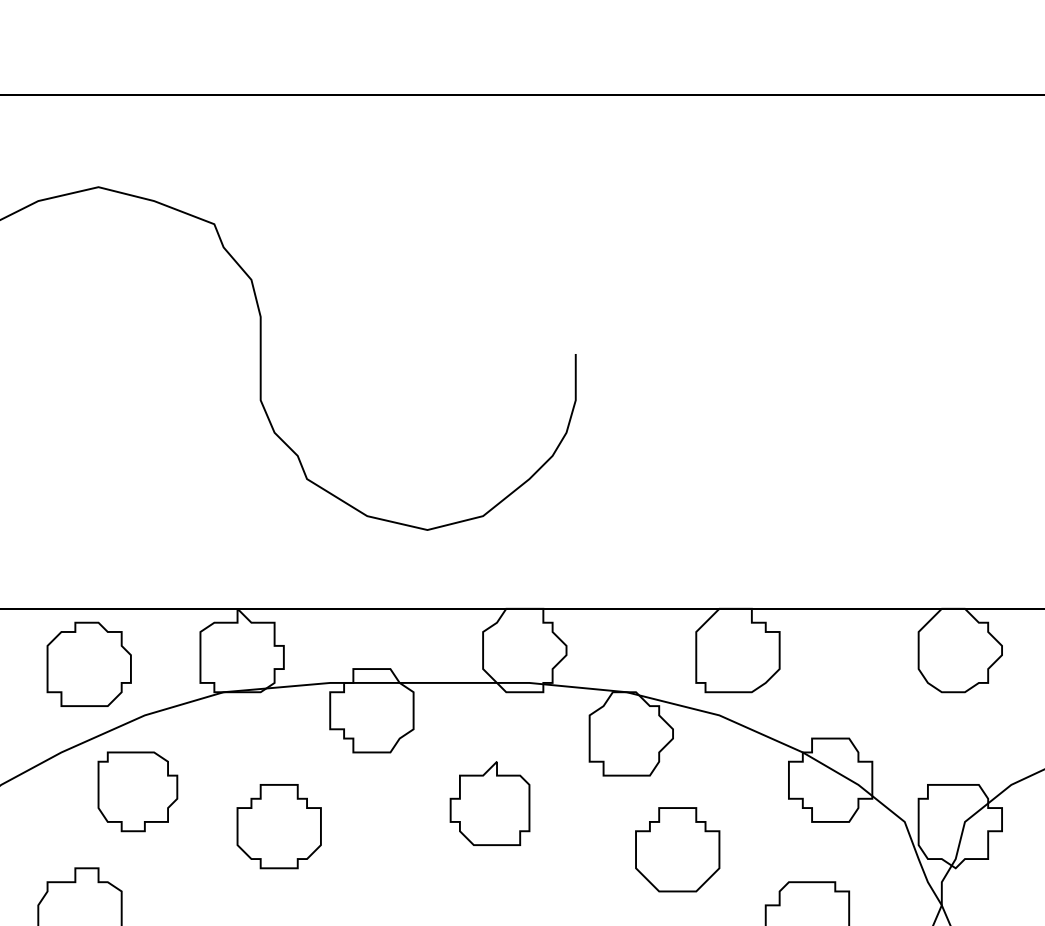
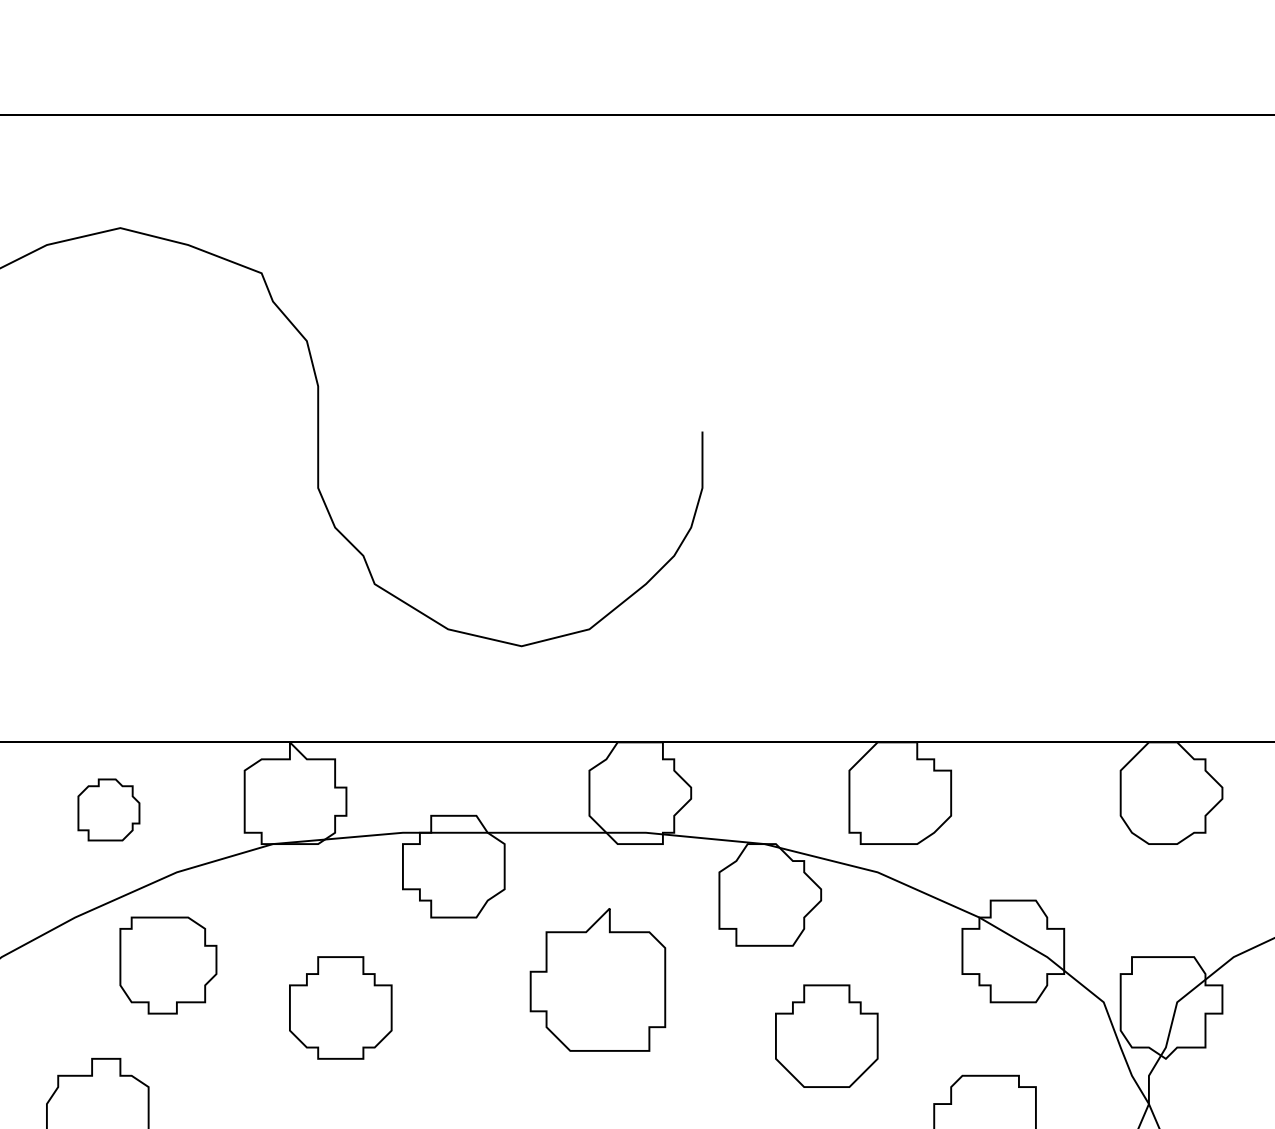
part: (88, 663) -> (108, 809), size x0.6
part: (489, 803) -> (597, 979), size x1.4

